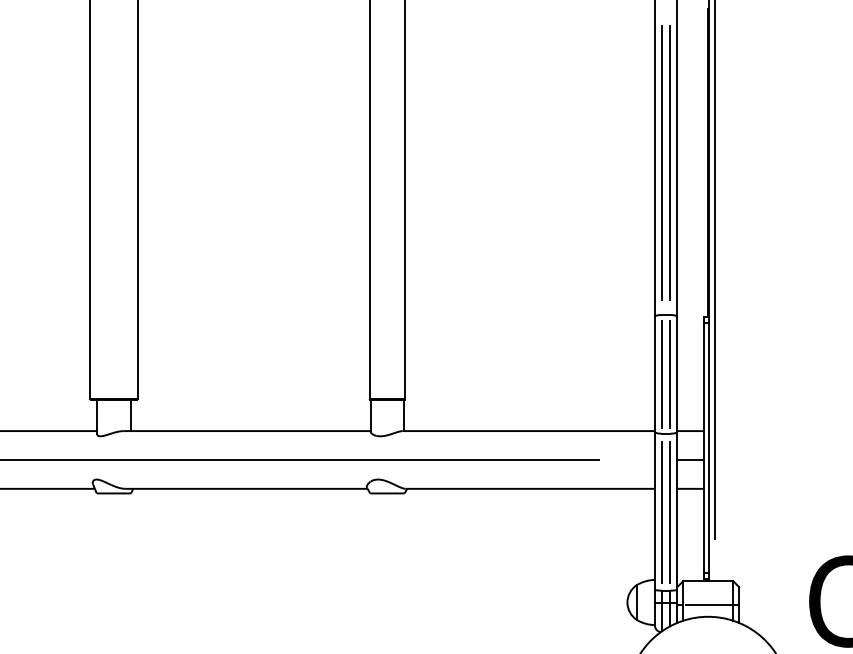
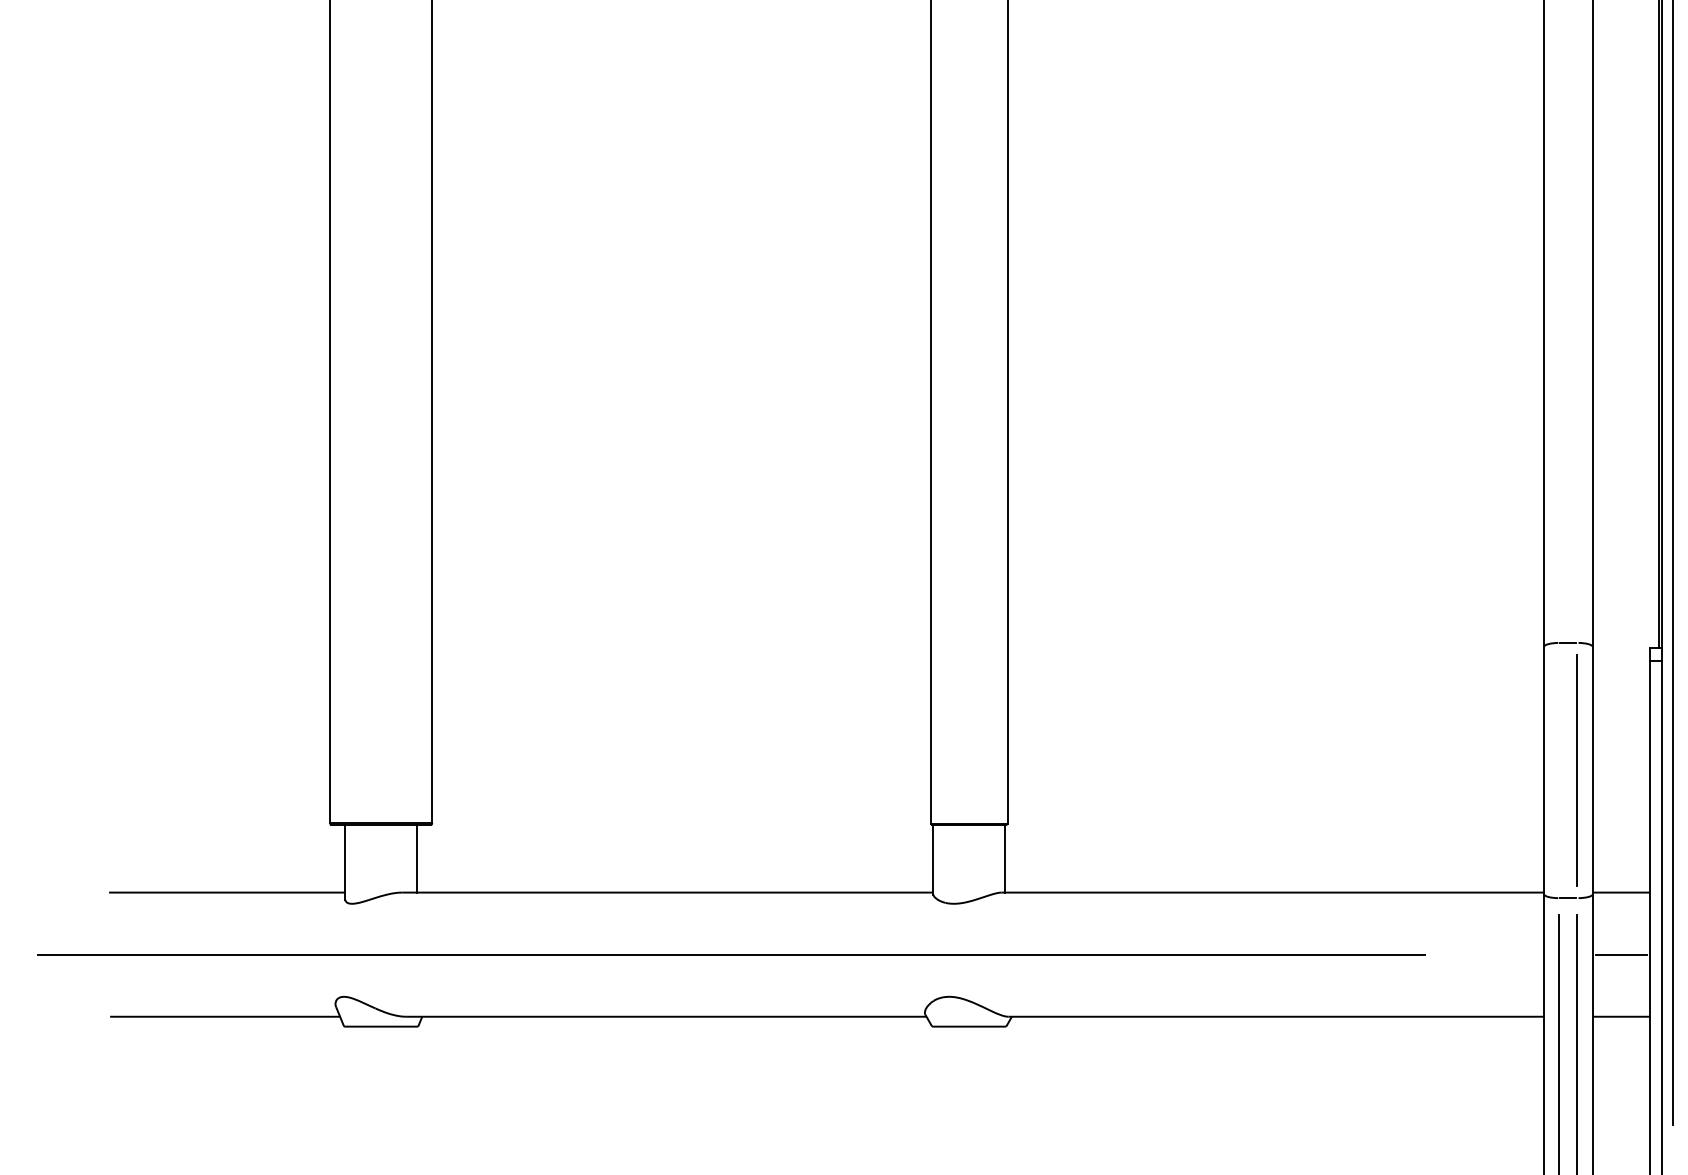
line: (661, 162) -> (1558, 314), removed
line: (670, 162) -> (1577, 314), removed
line: (661, 373) -> (1558, 768), removed

